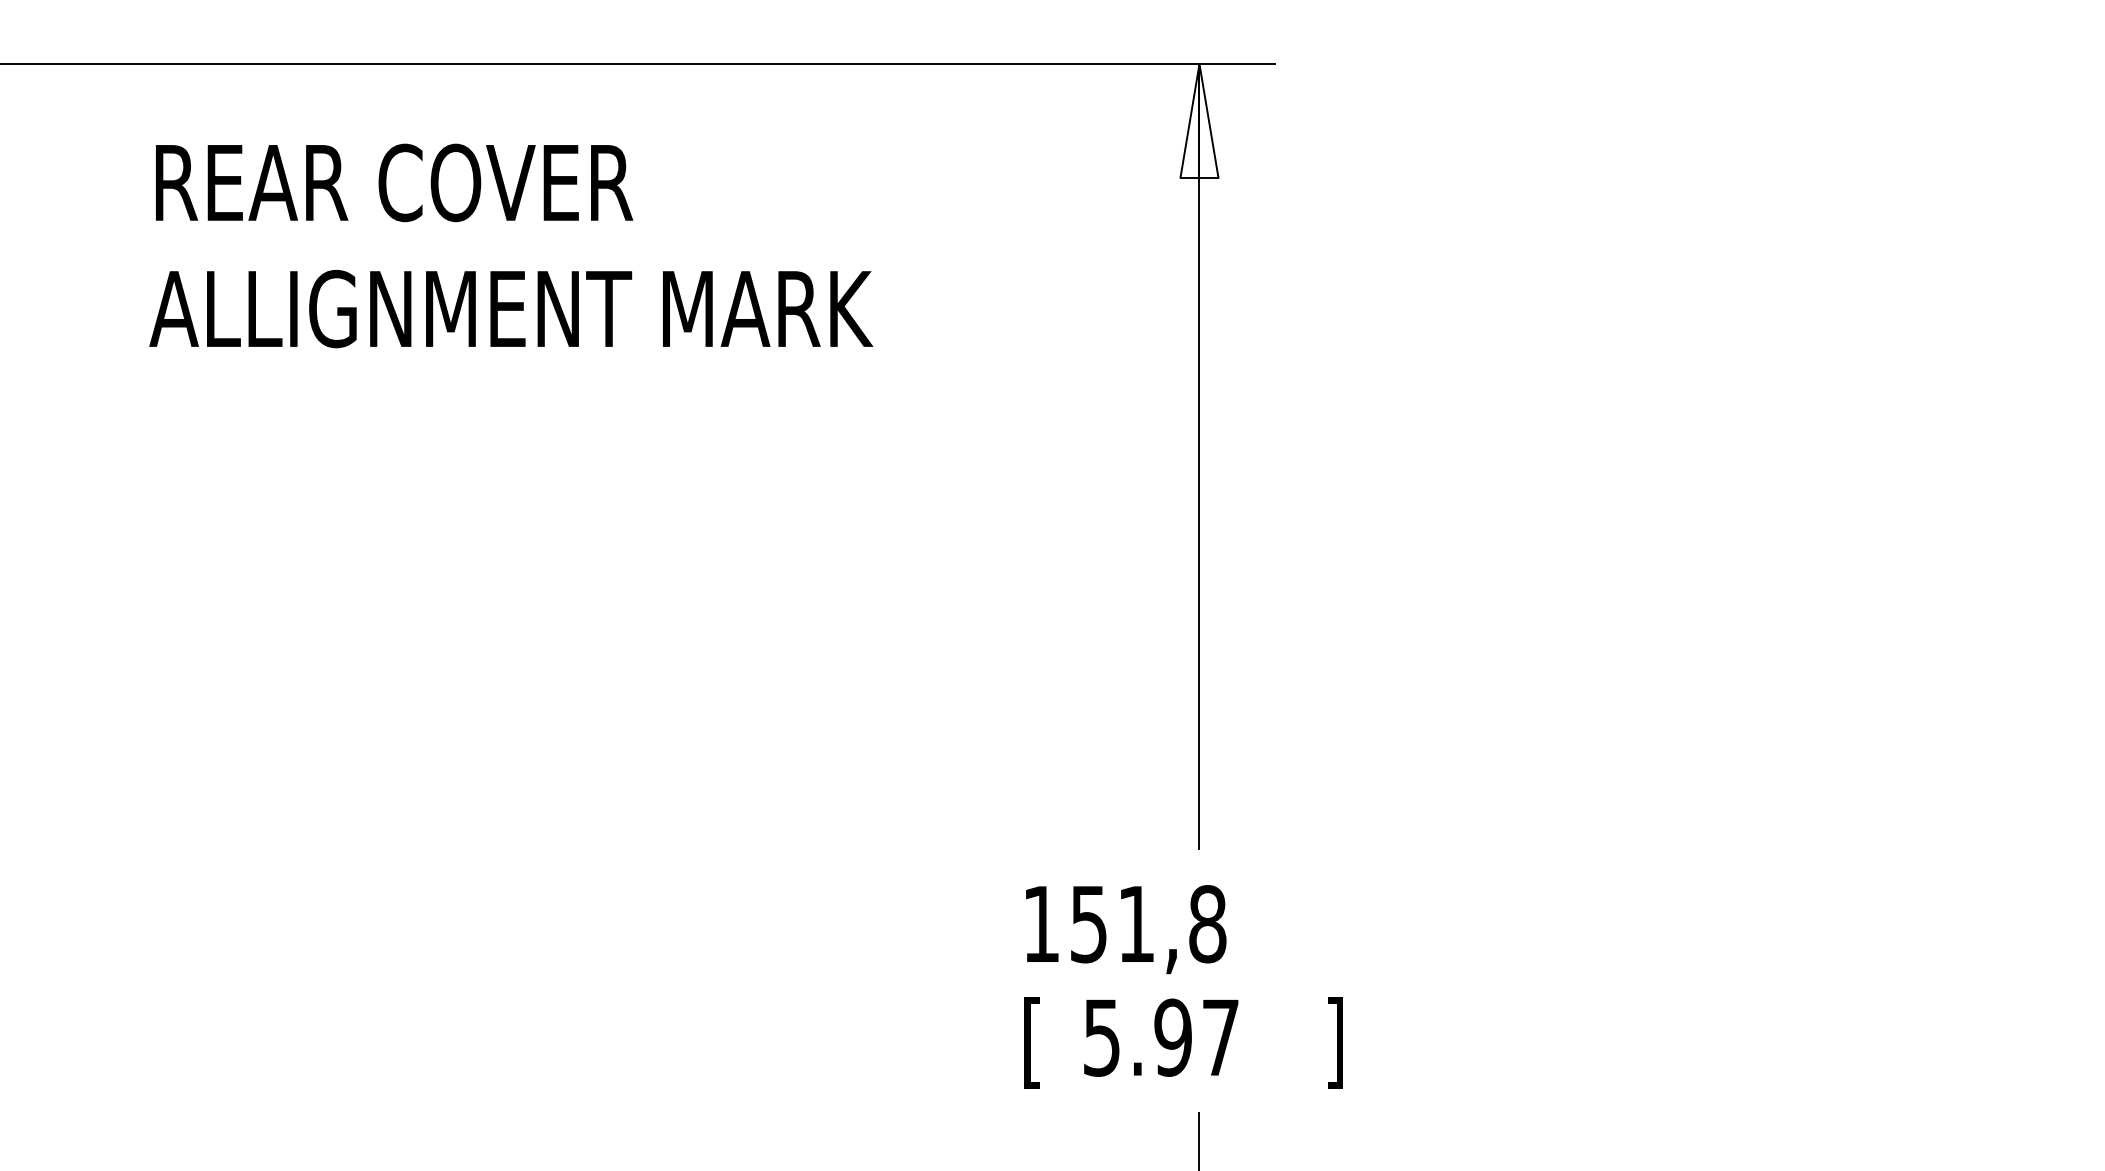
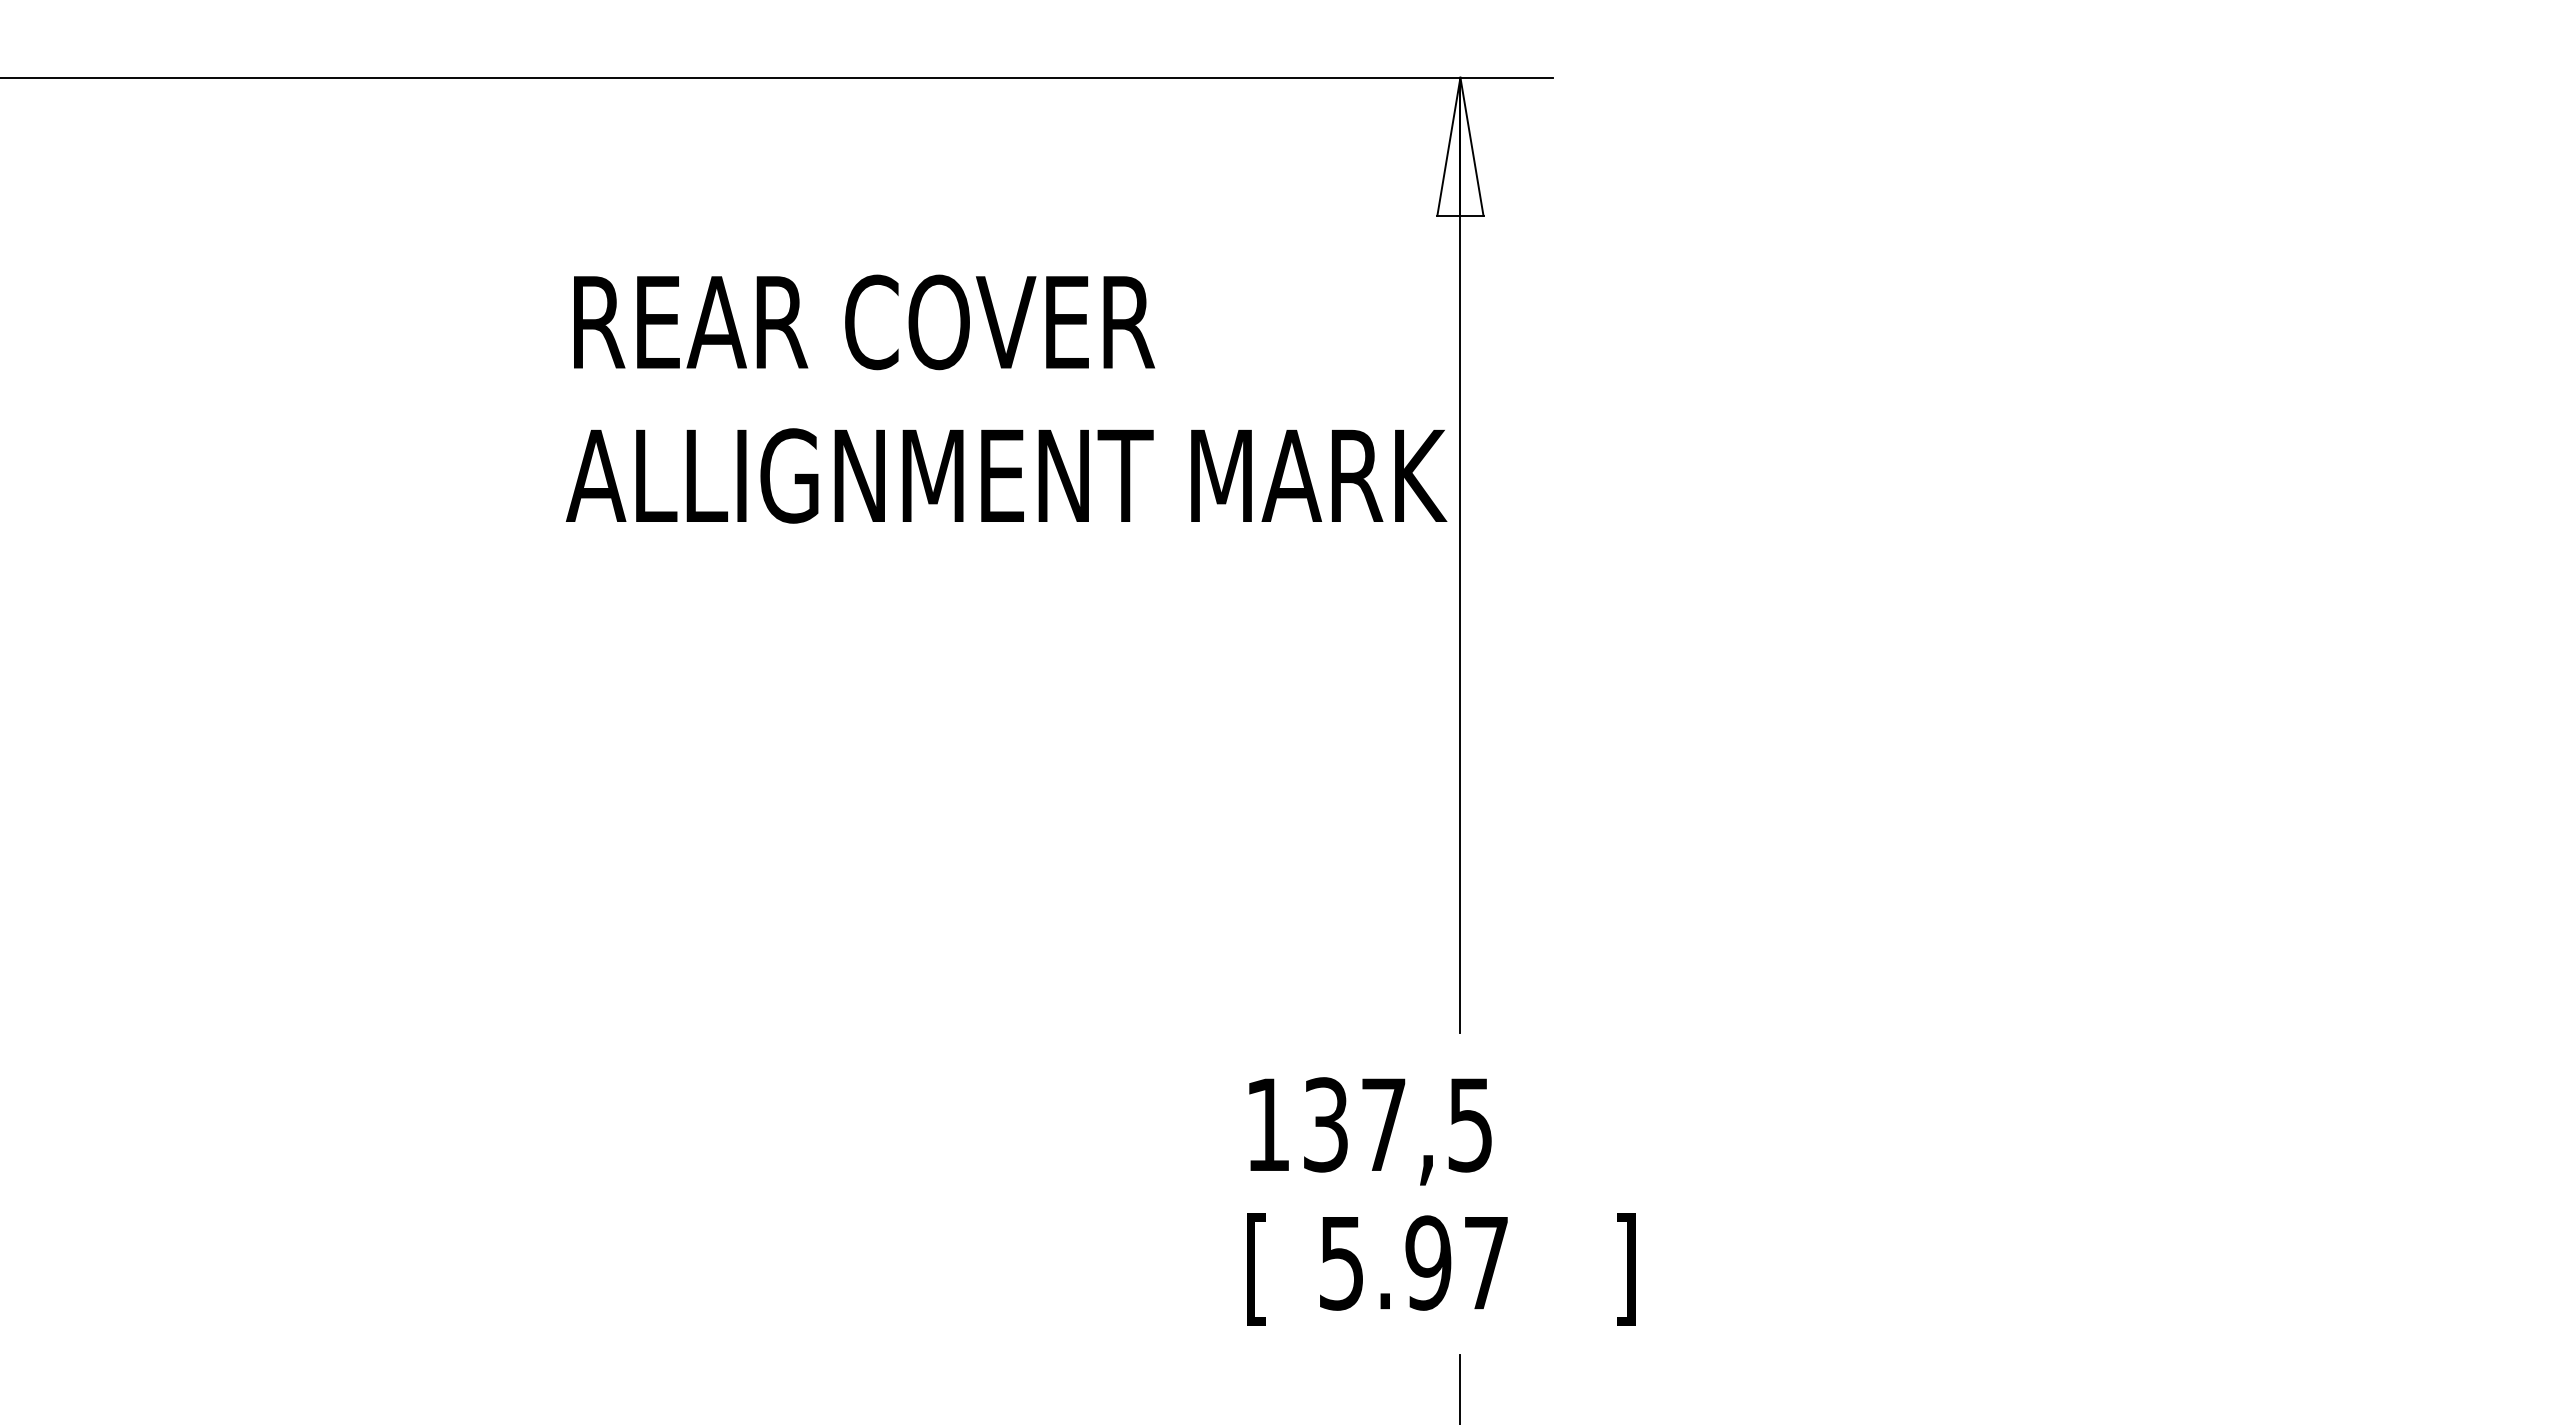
text: (511, 245) -> (1006, 398), moved
text: (1148, 923) -> (1398, 1124), 151,8 -> 137,5

